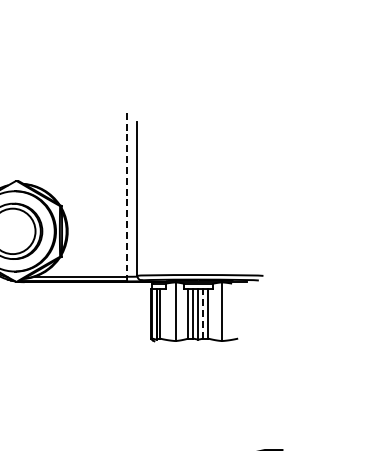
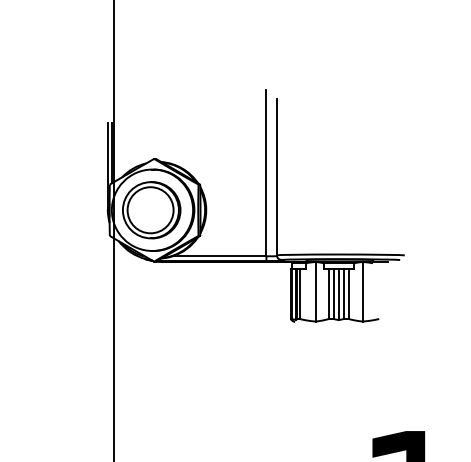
line: (127, 195) -> (266, 173), dashed -> solid
line: (203, 313) -> (343, 293), dashed -> solid

